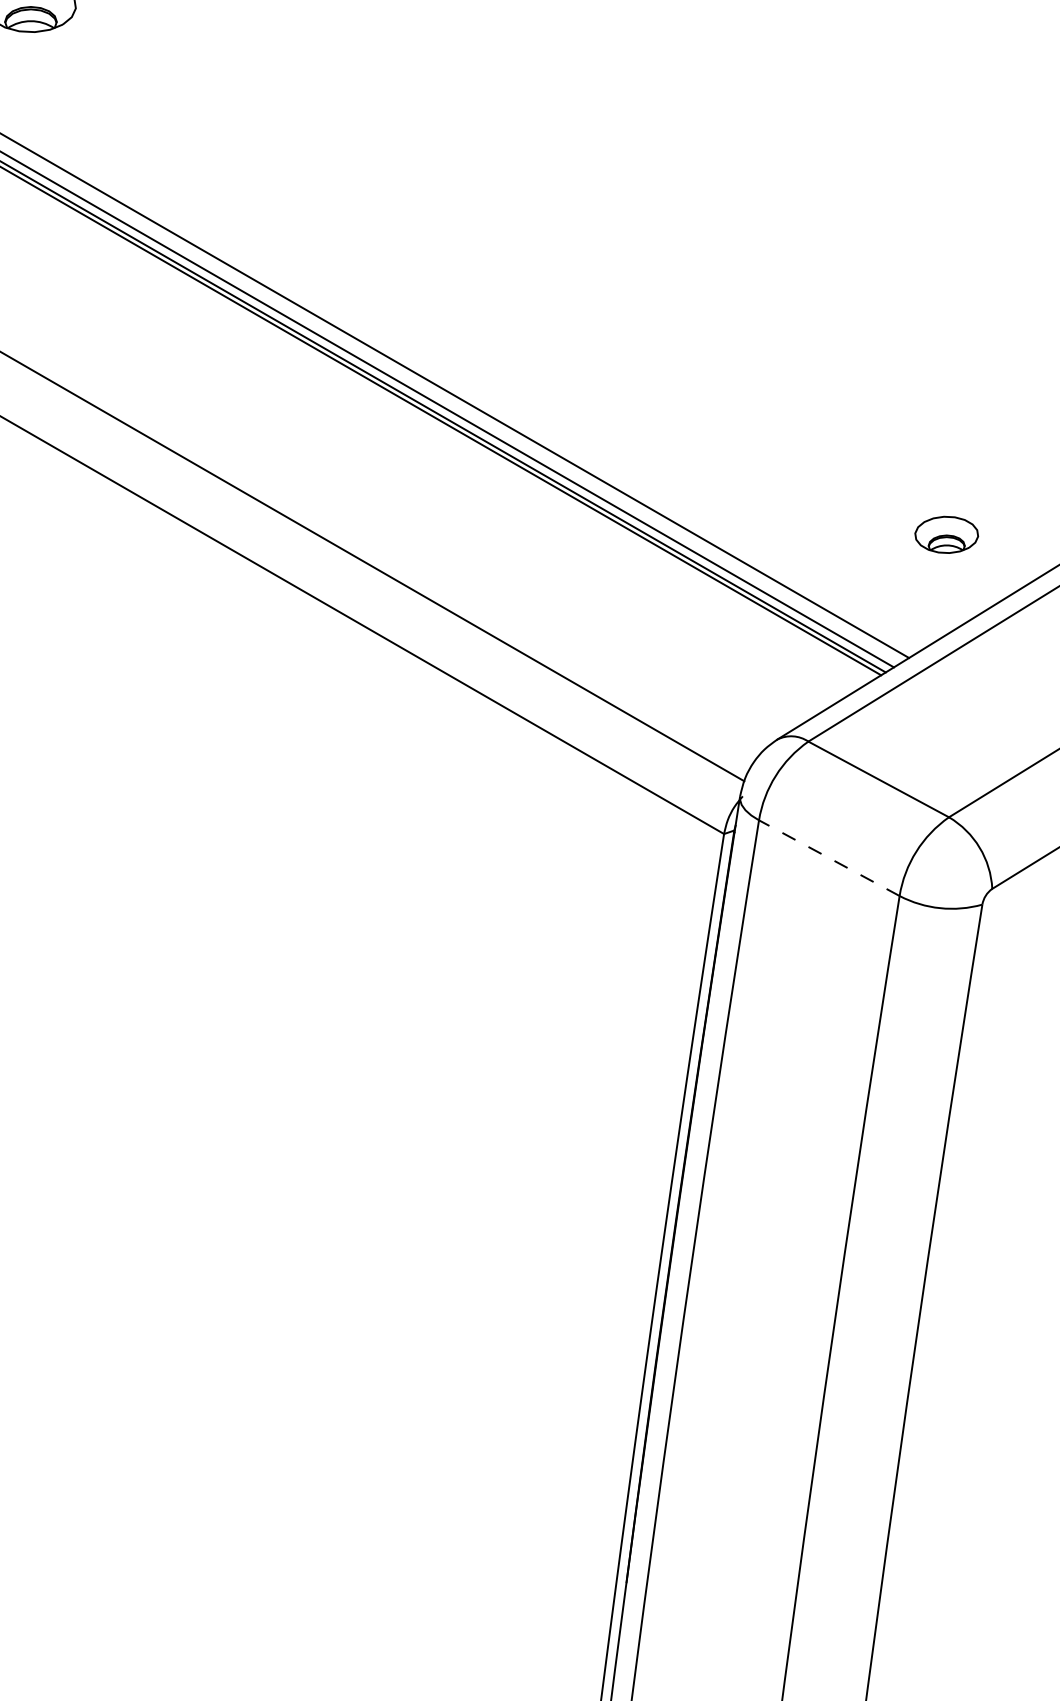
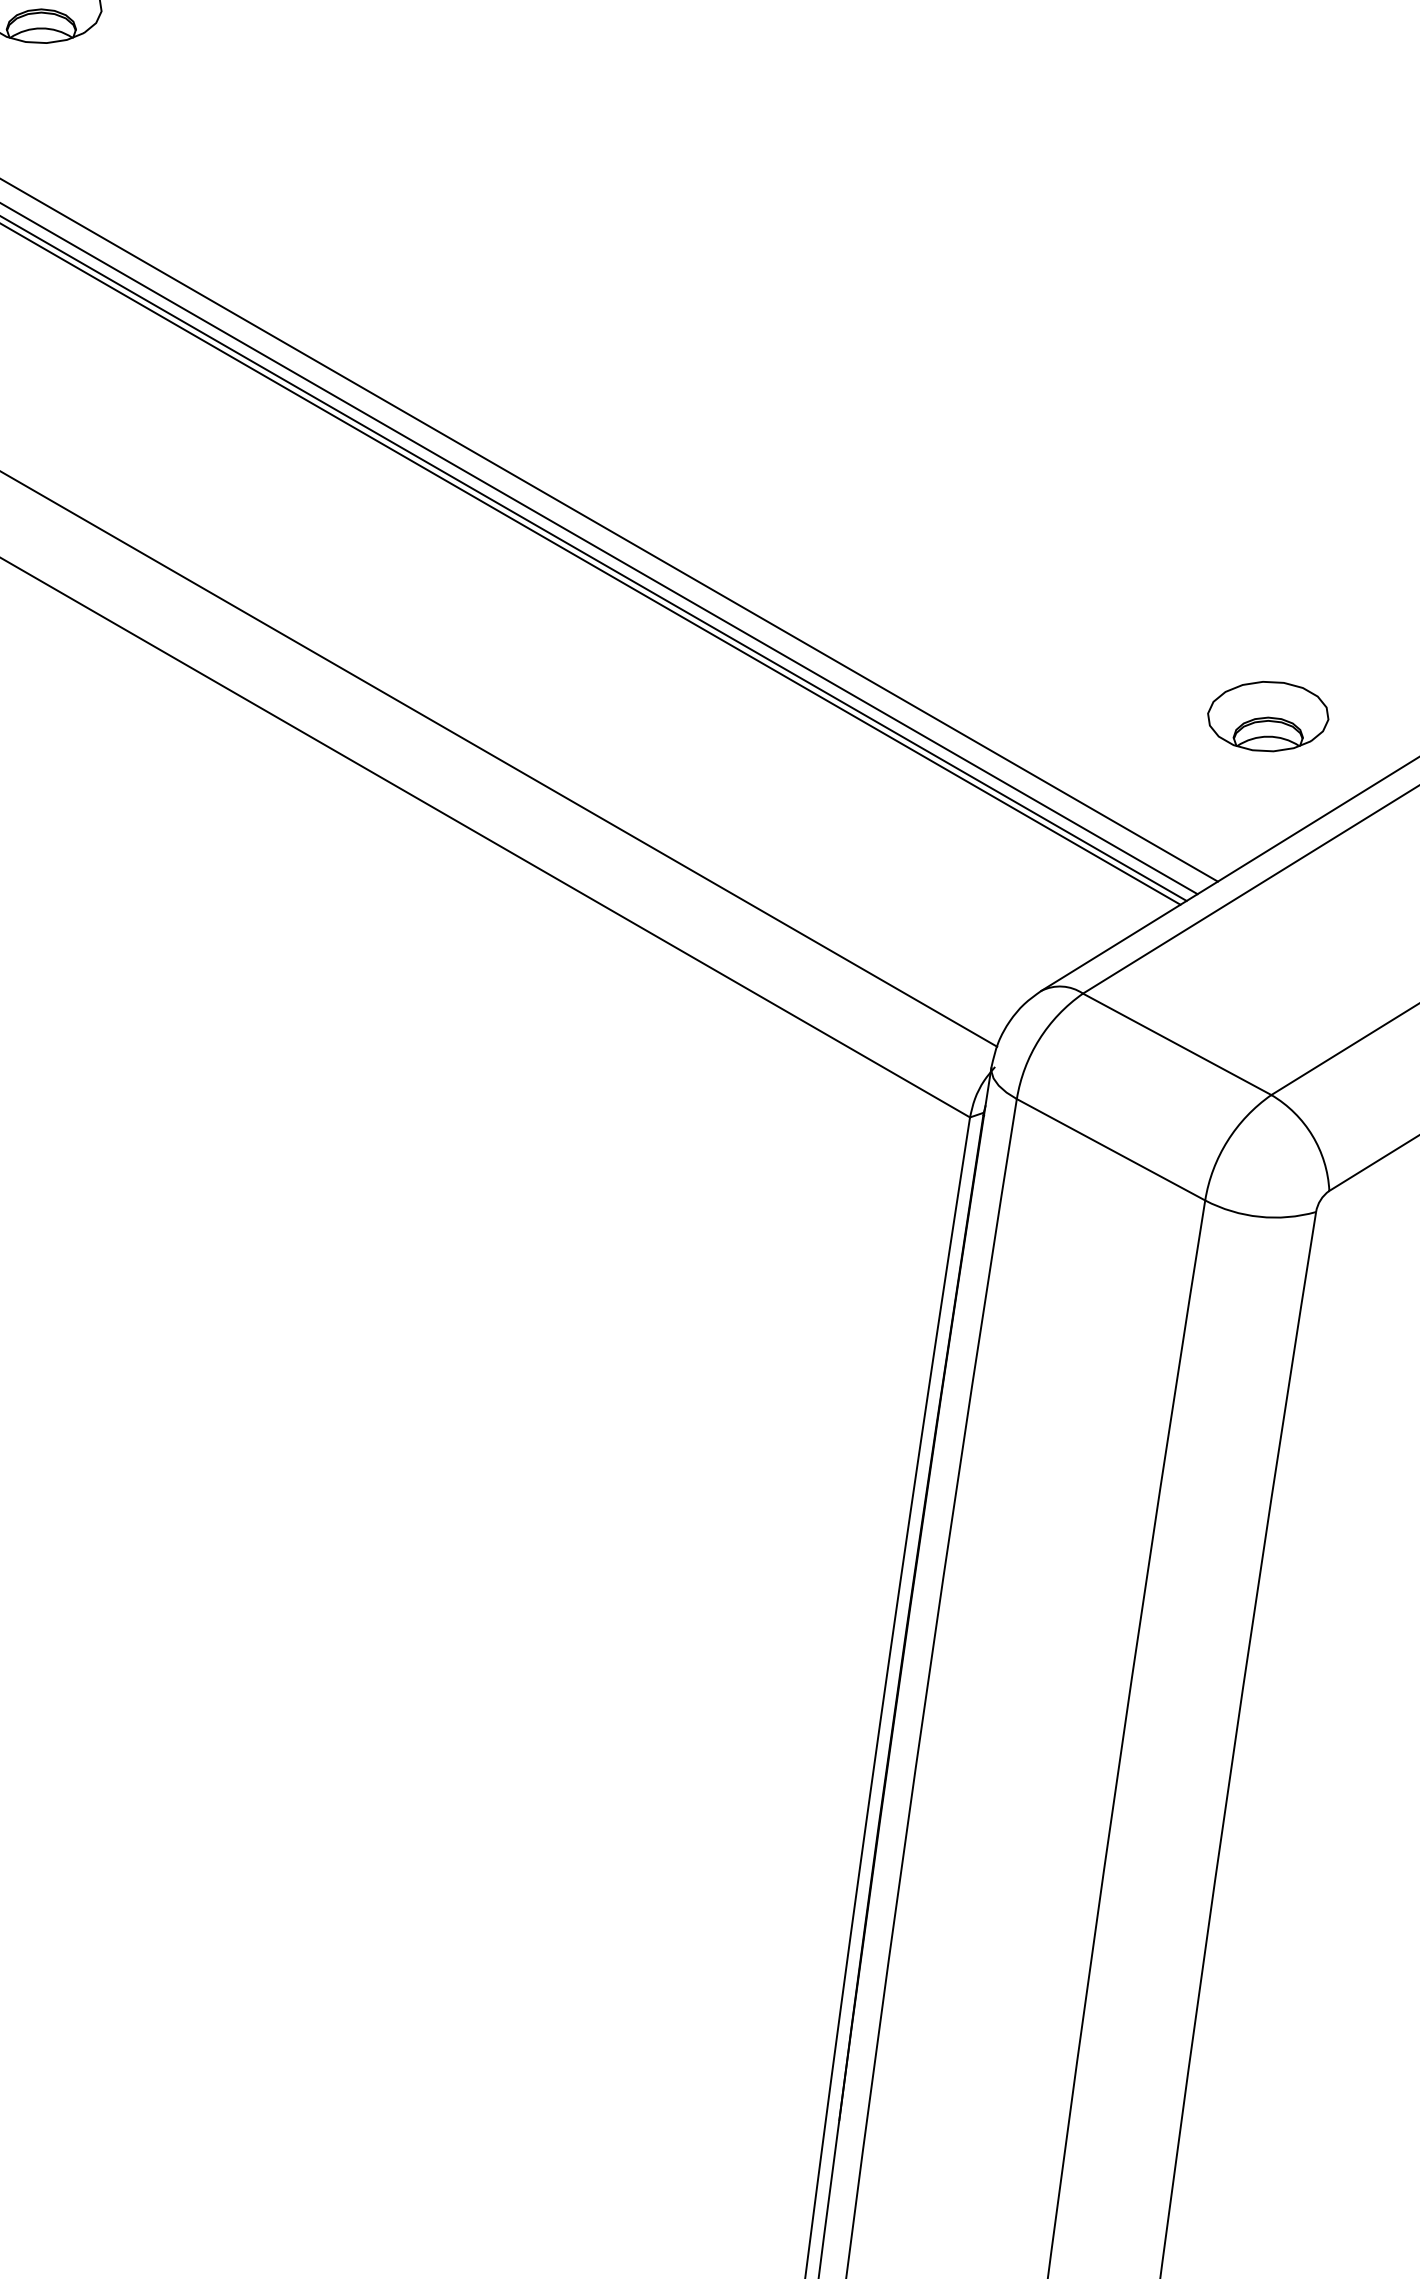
part: (946, 534) -> (1268, 716), size x1.43
line: (829, 857) -> (1111, 1149), dashed -> solid

